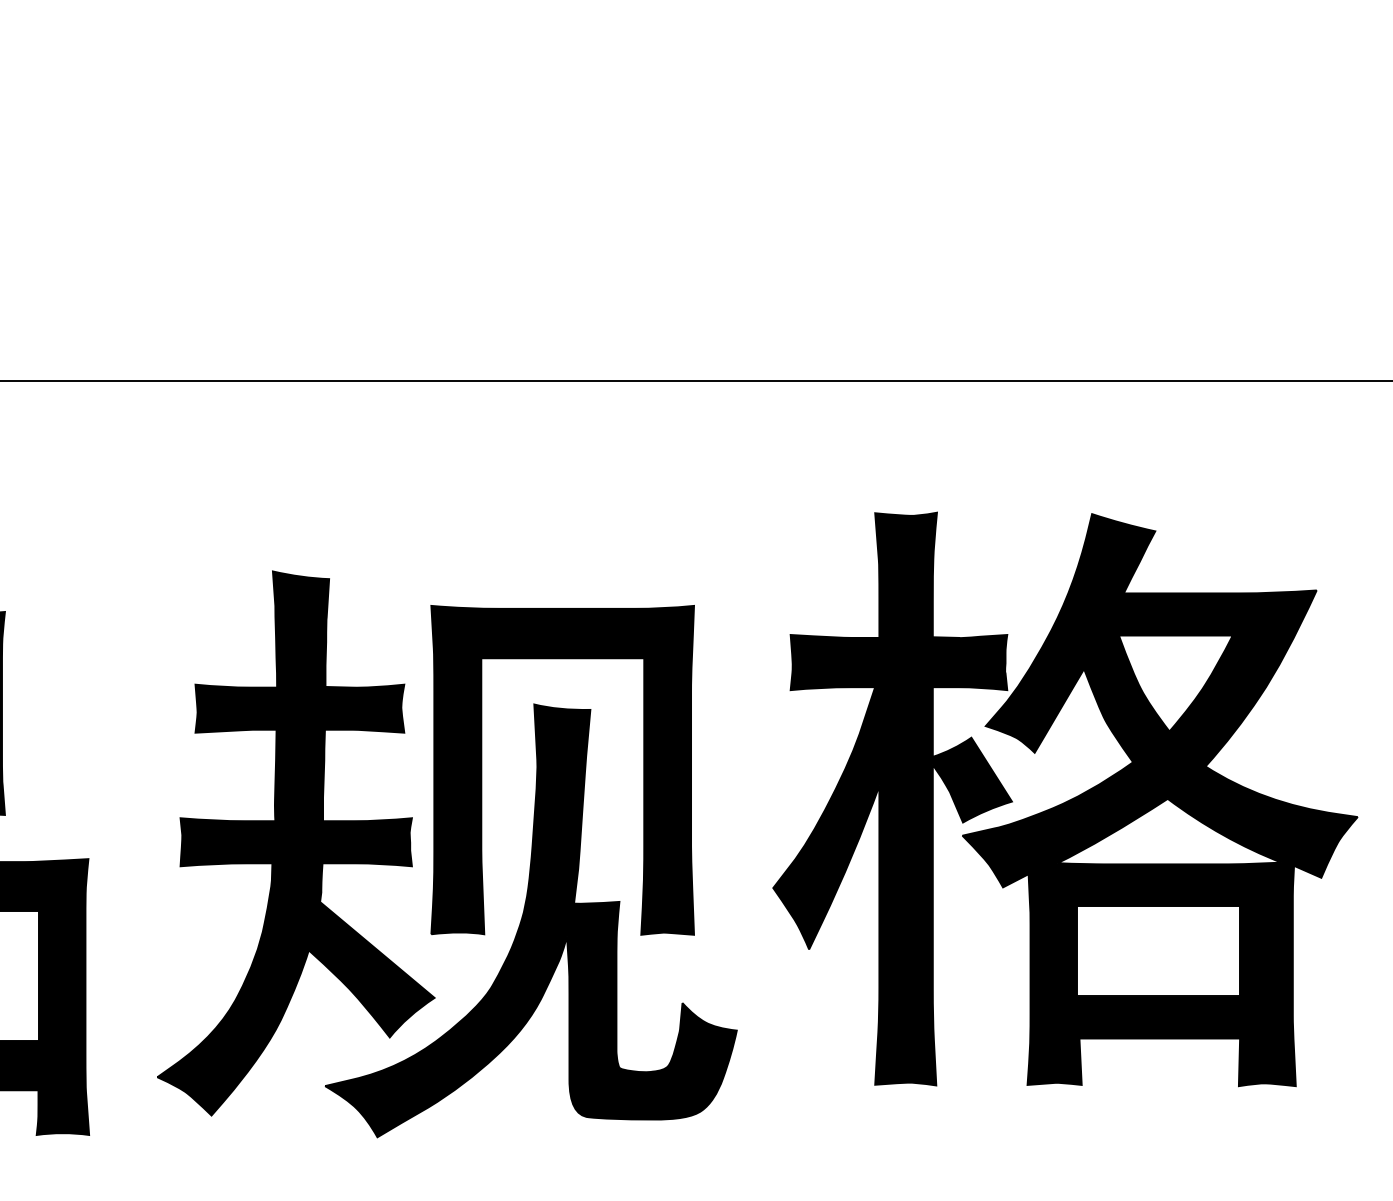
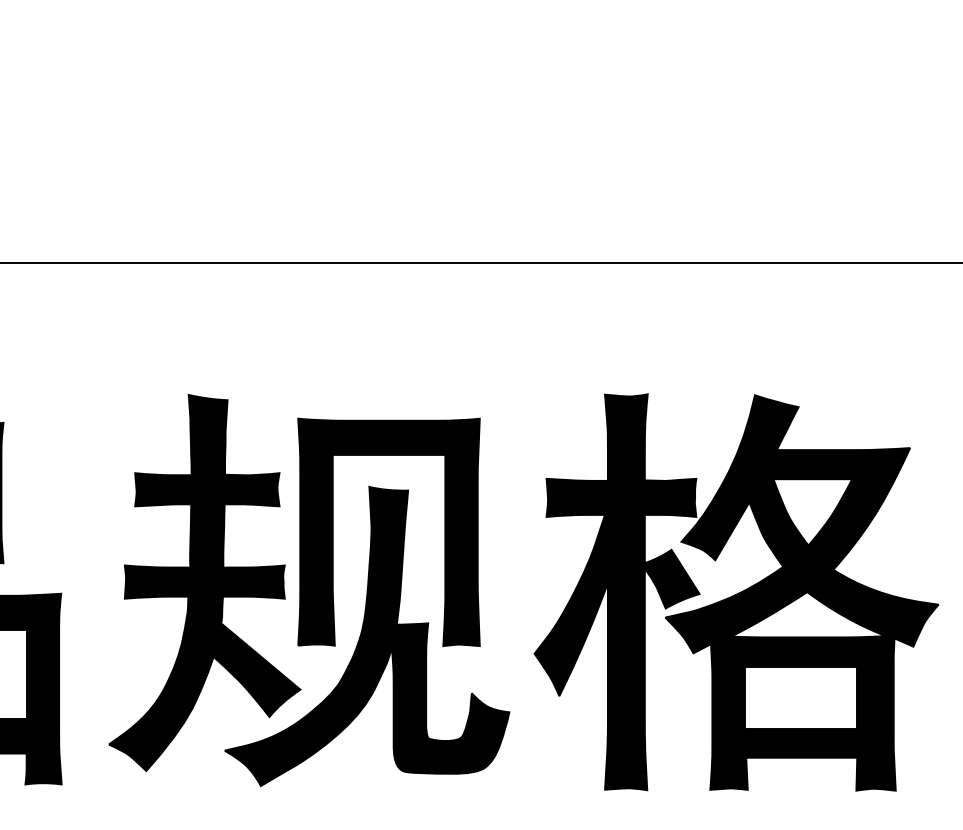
part: (1063, 799) -> (735, 592), moved

